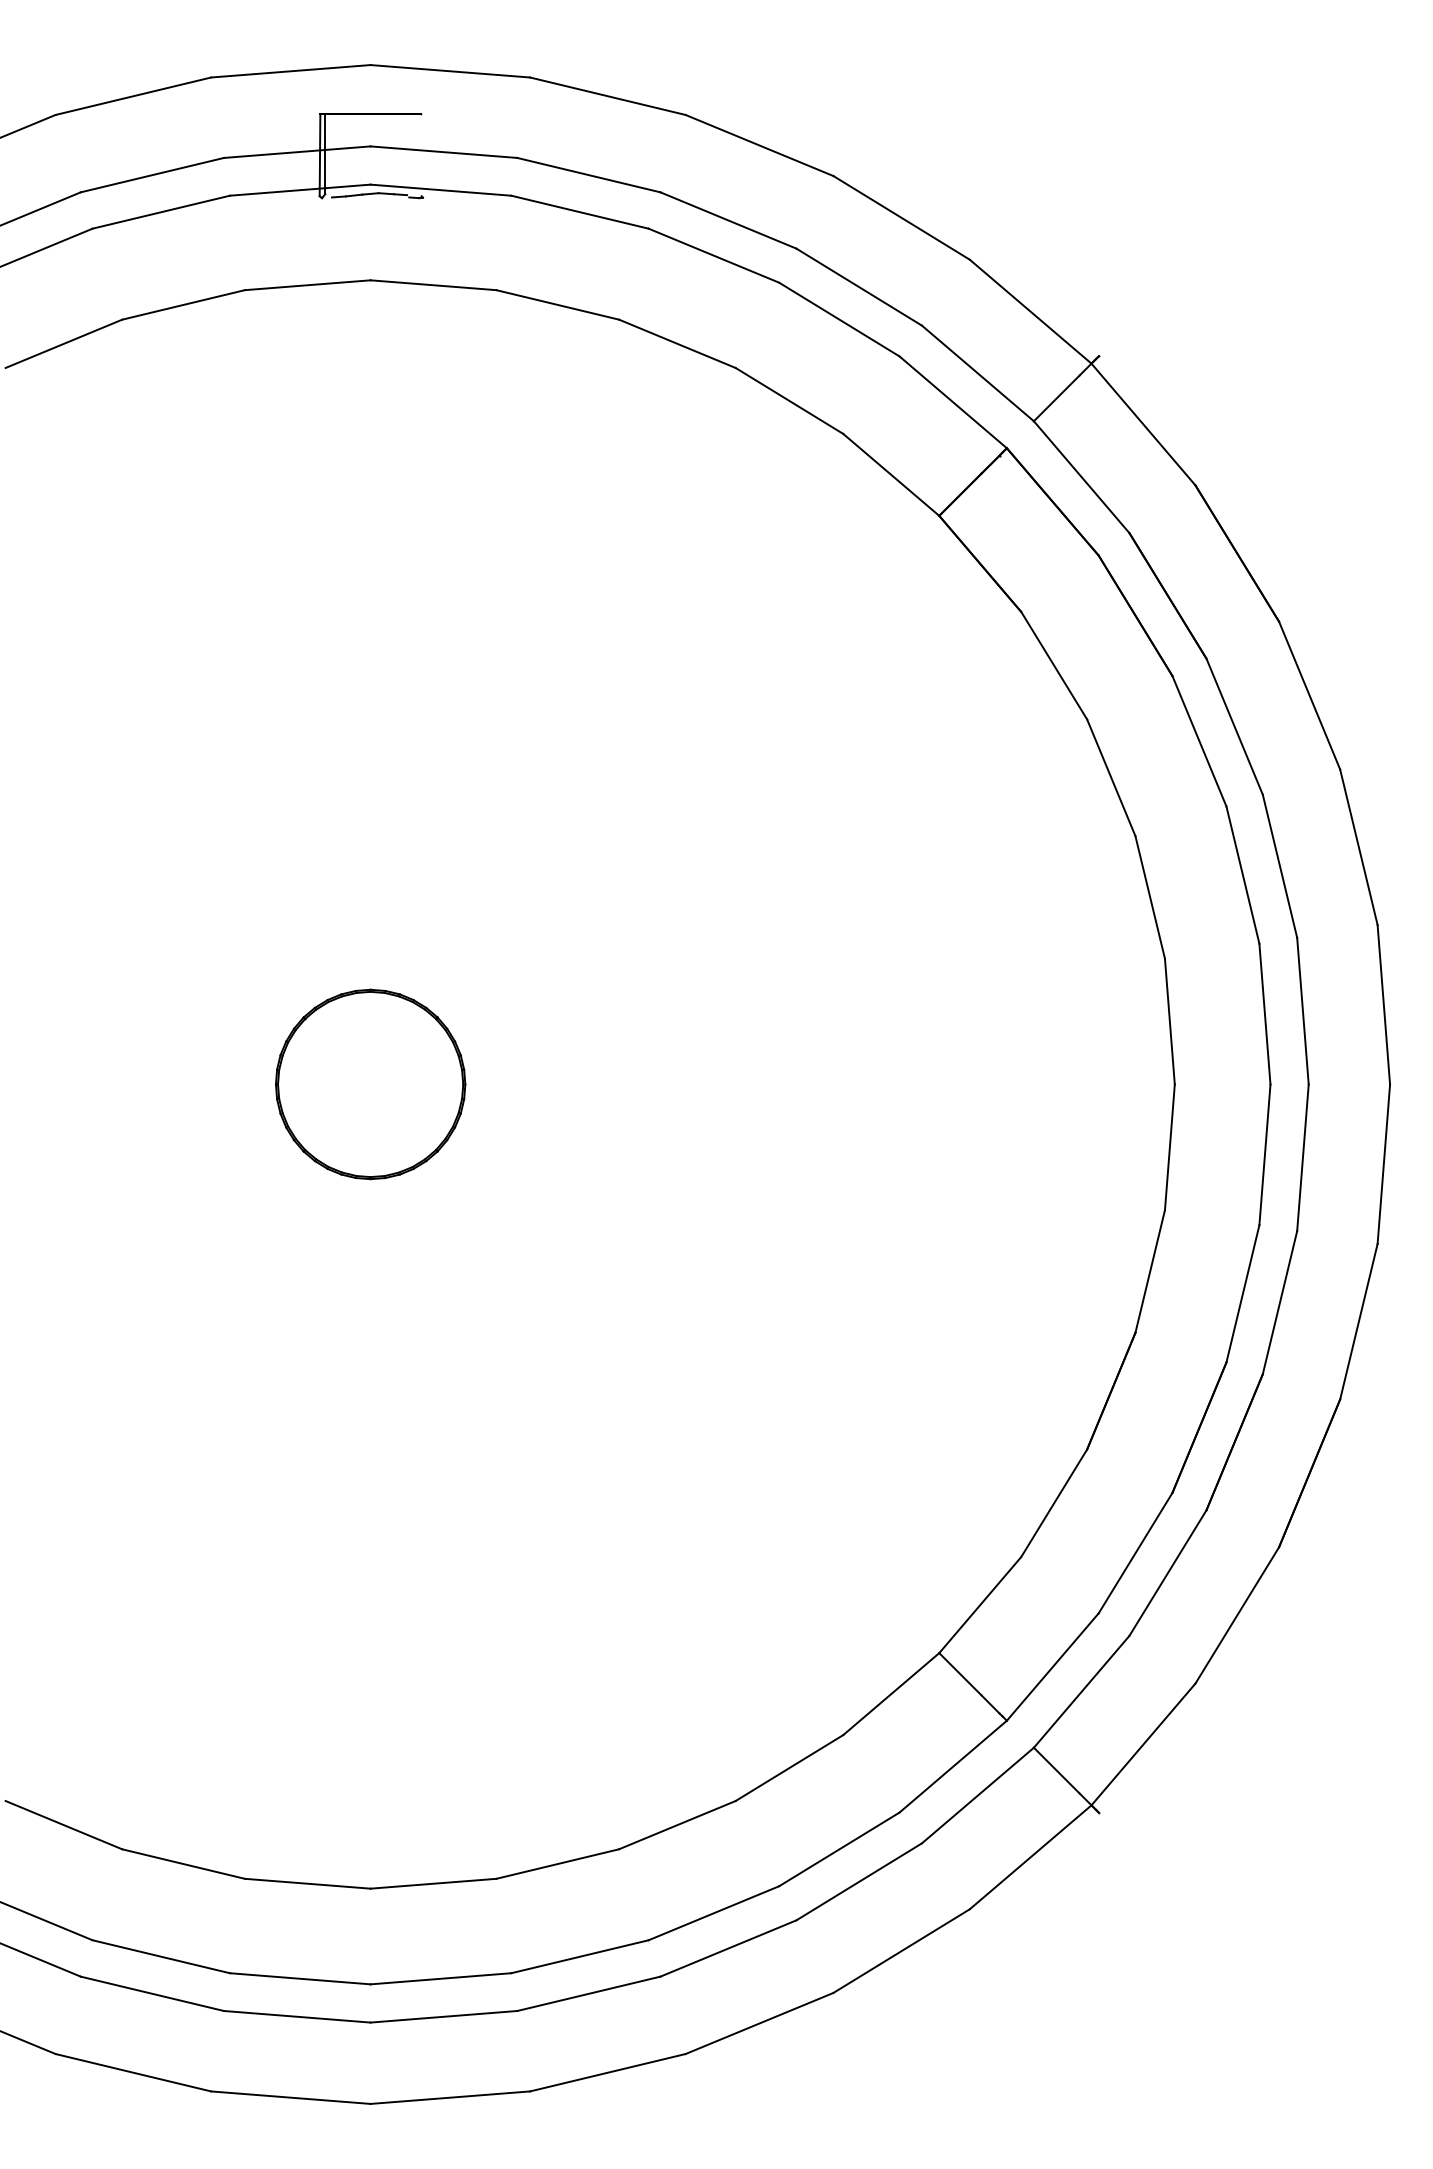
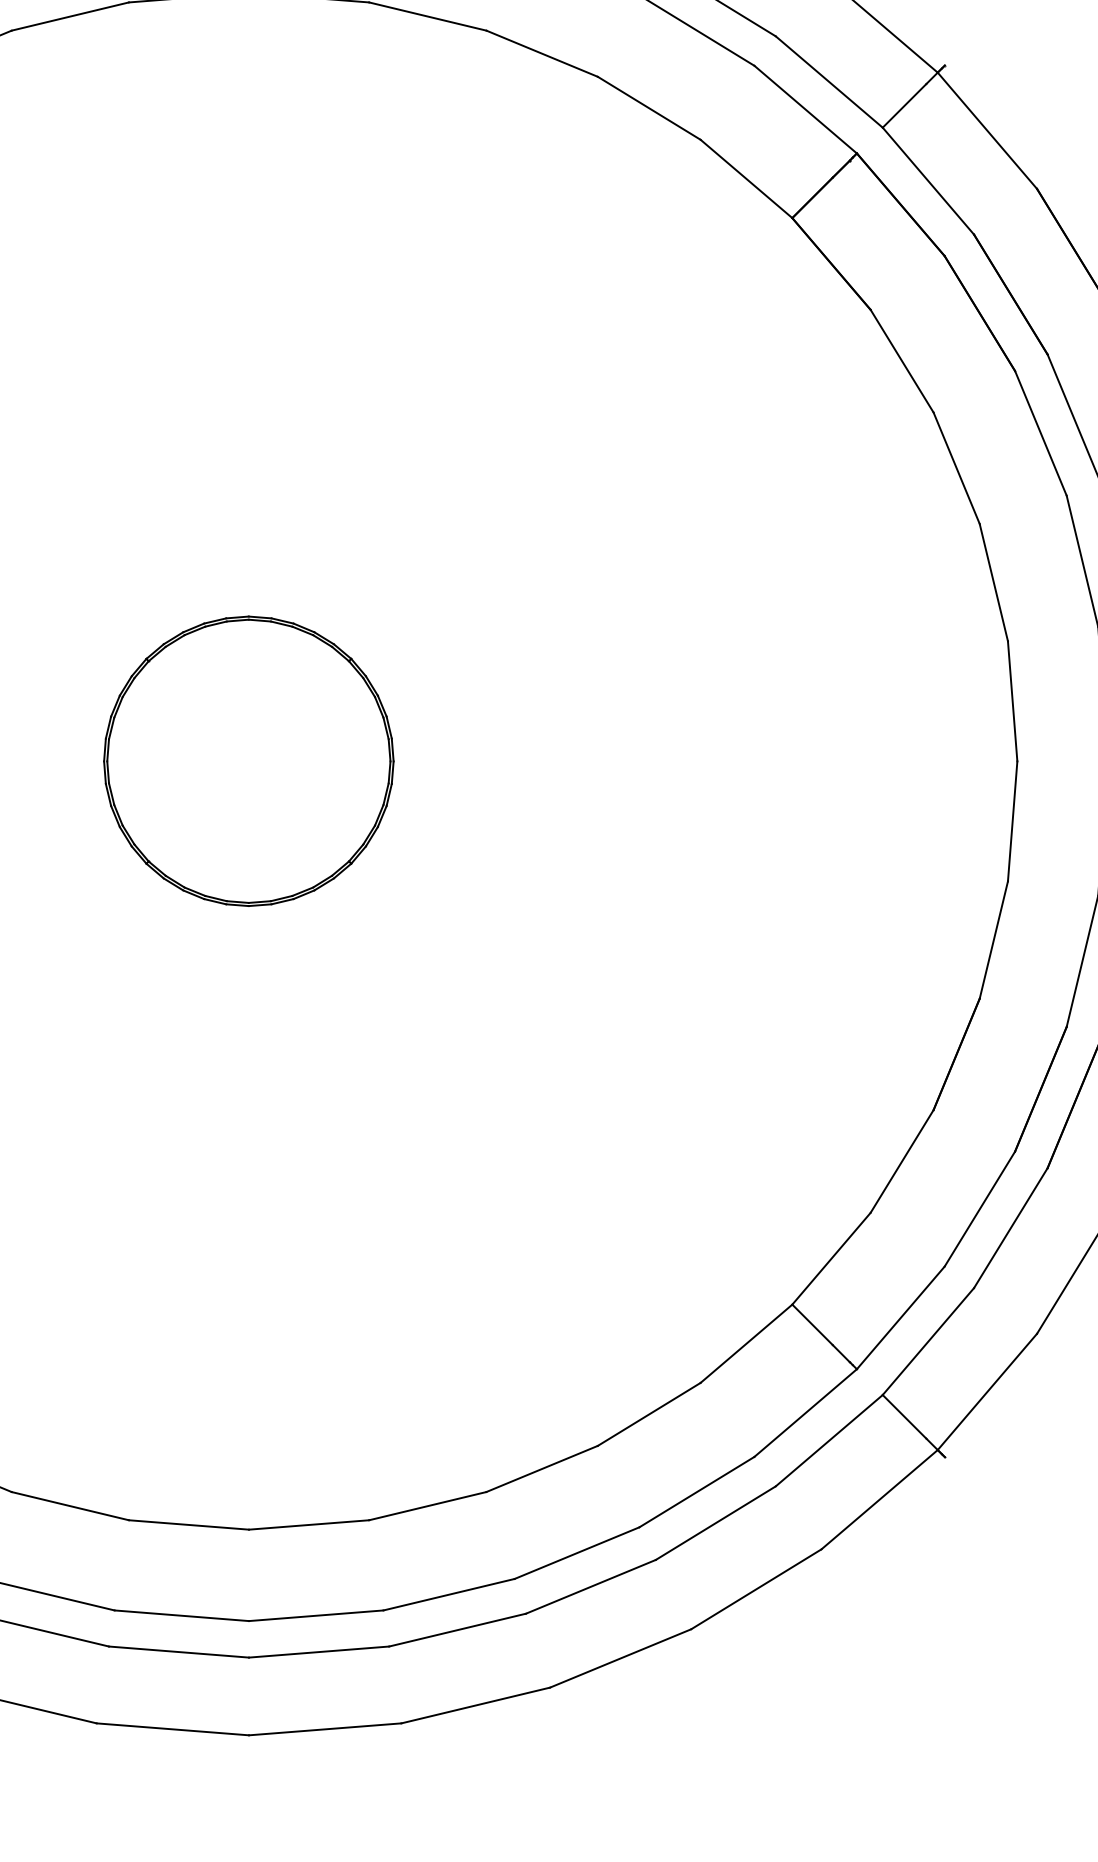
part: (370, 1084) -> (248, 761), size x1.6

